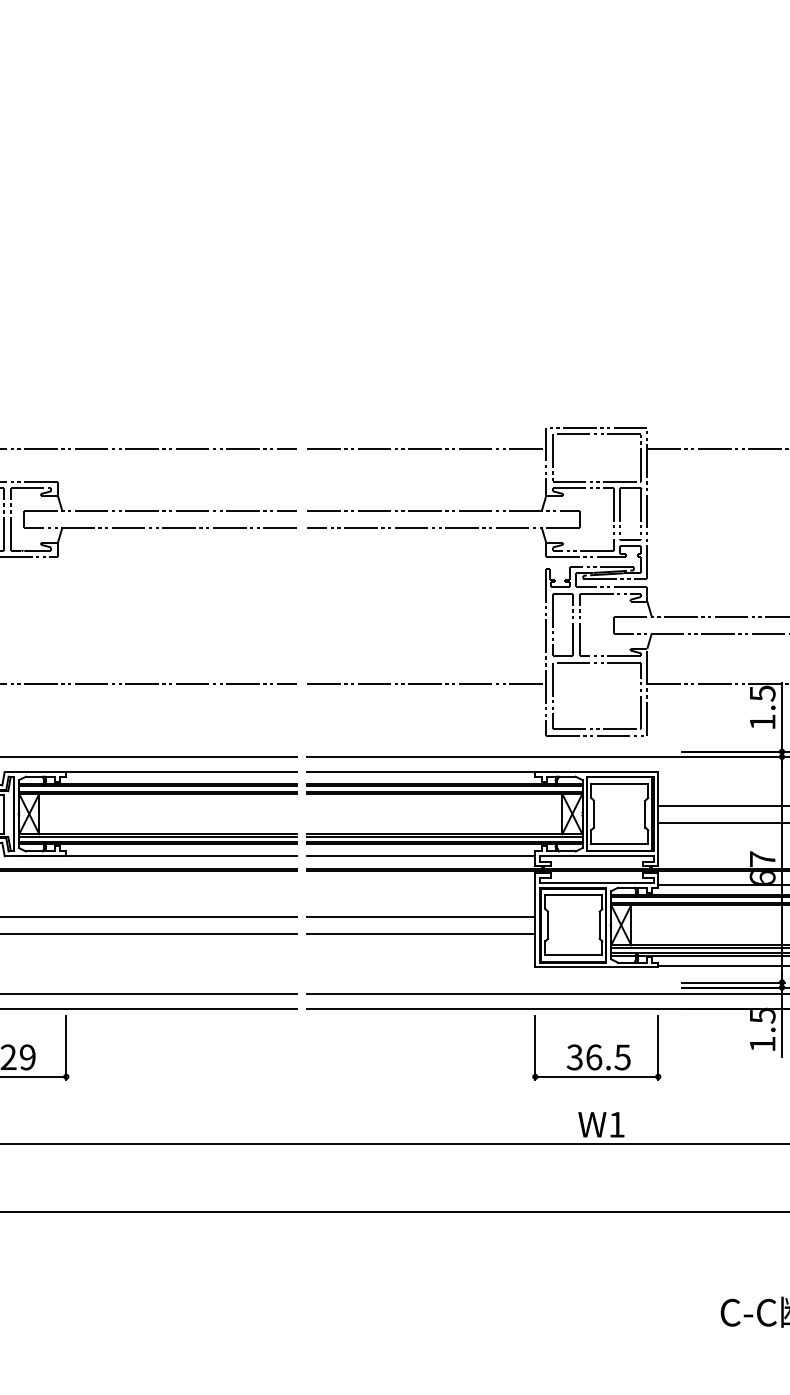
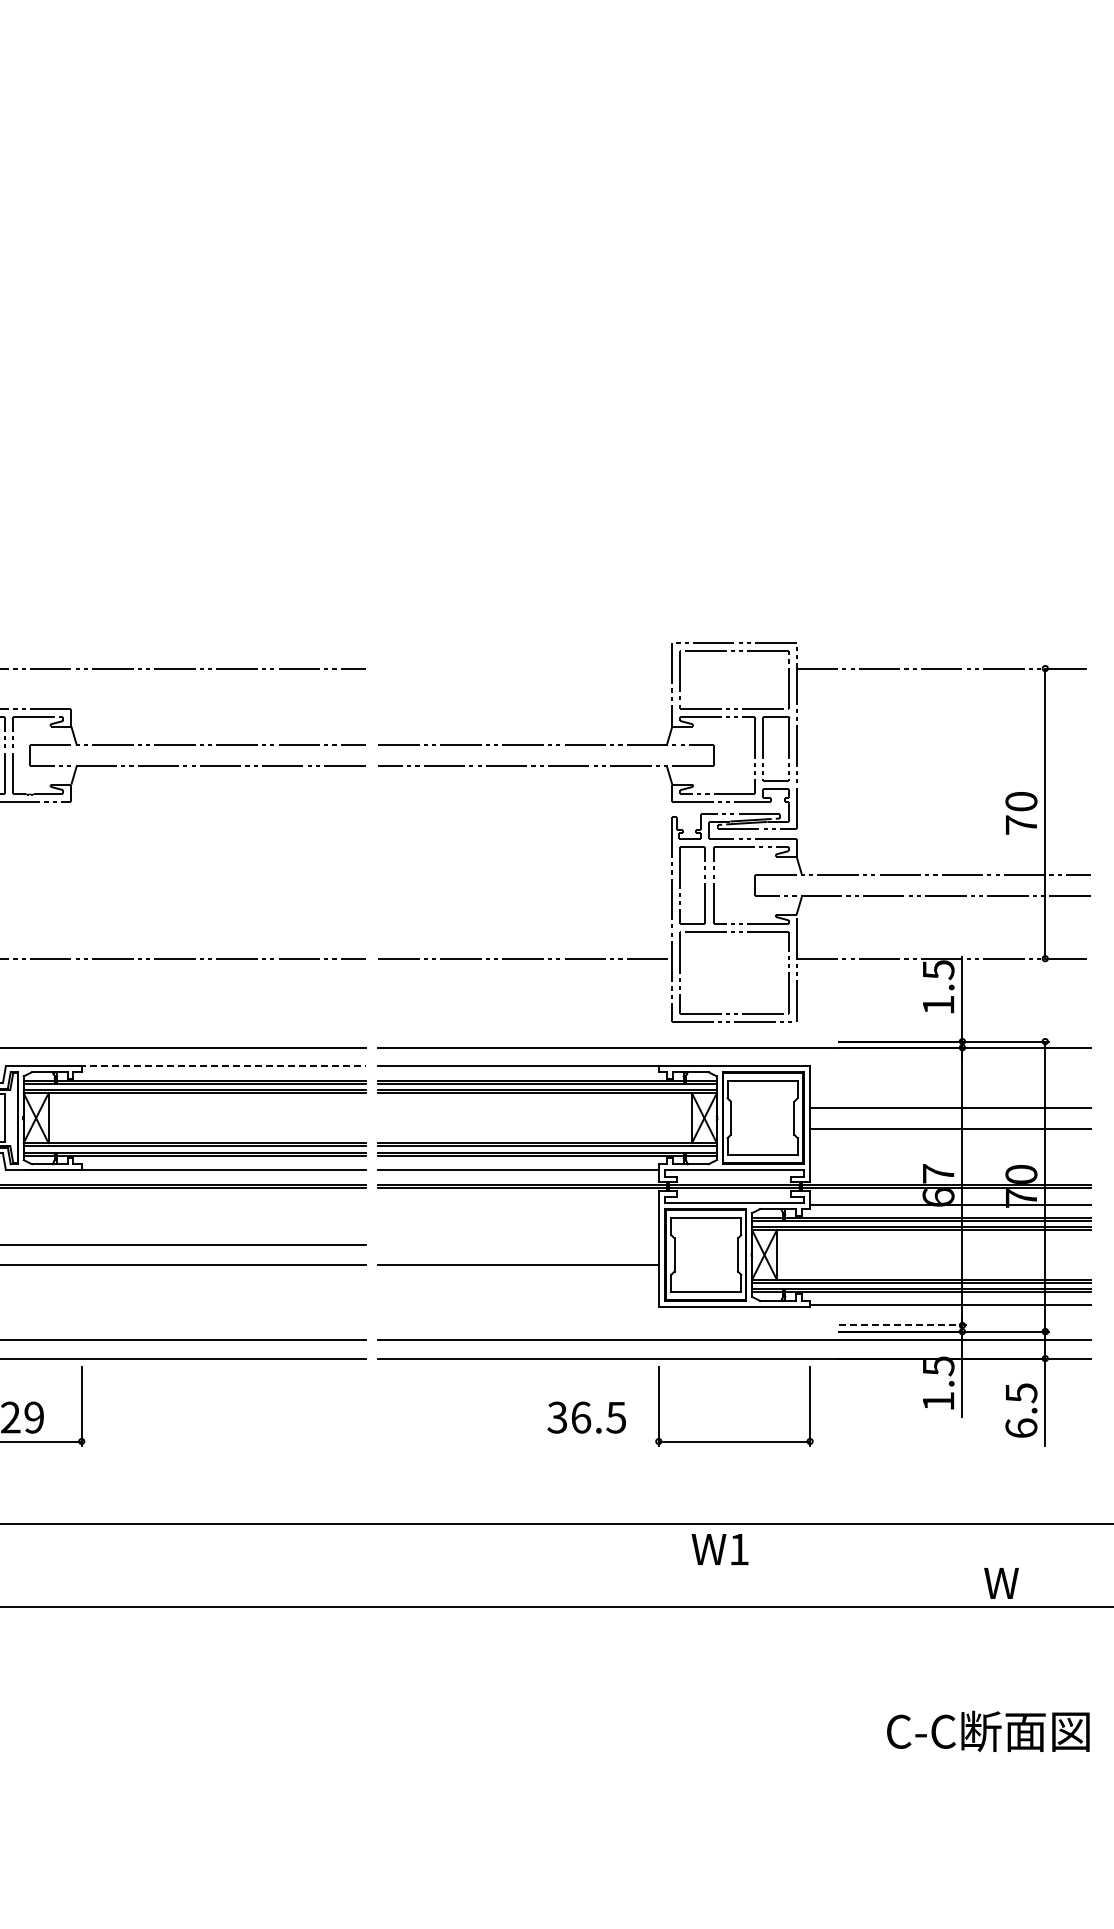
line: (426, 448) -> (525, 668), removed
line: (180, 772) -> (222, 1066), solid -> dashed
line: (421, 916) -> (518, 1244), removed
line: (733, 982) -> (902, 1325), solid -> dashed
text: (598, 1057) -> (586, 1417), moved
text: (600, 1124) -> (719, 1549), moved

